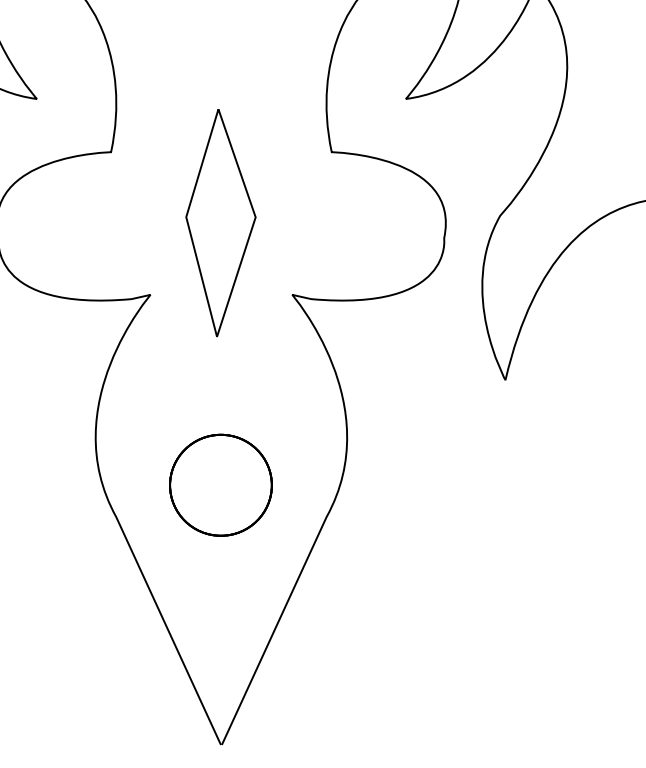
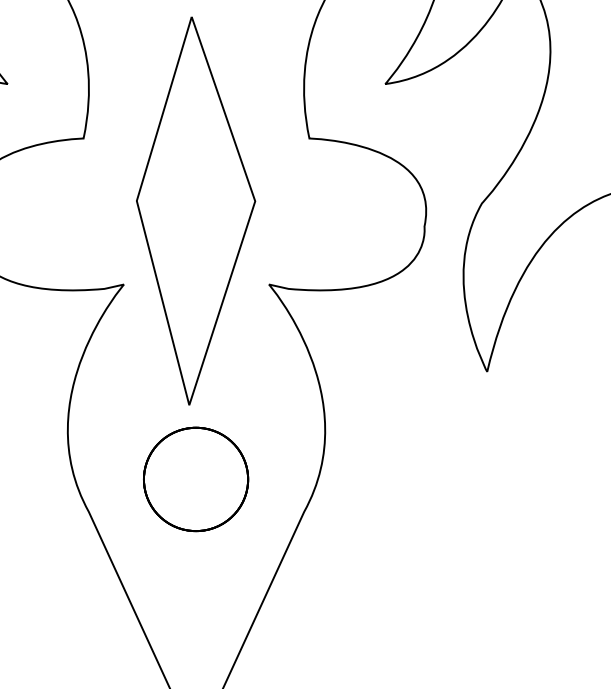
part: (220, 222) -> (195, 210), size x1.67

